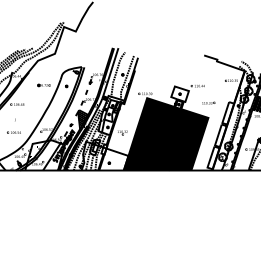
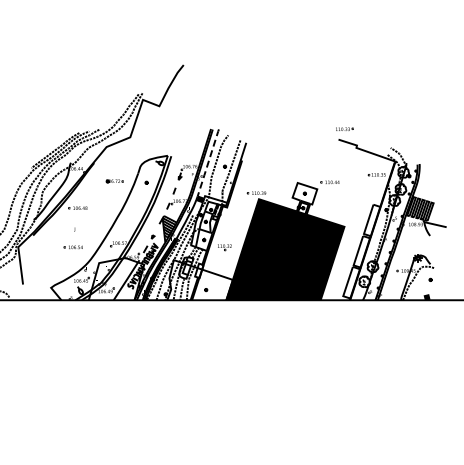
line: (111, 71) -> (208, 162), solid -> dashed
part: (208, 102) -> (344, 128), moved

